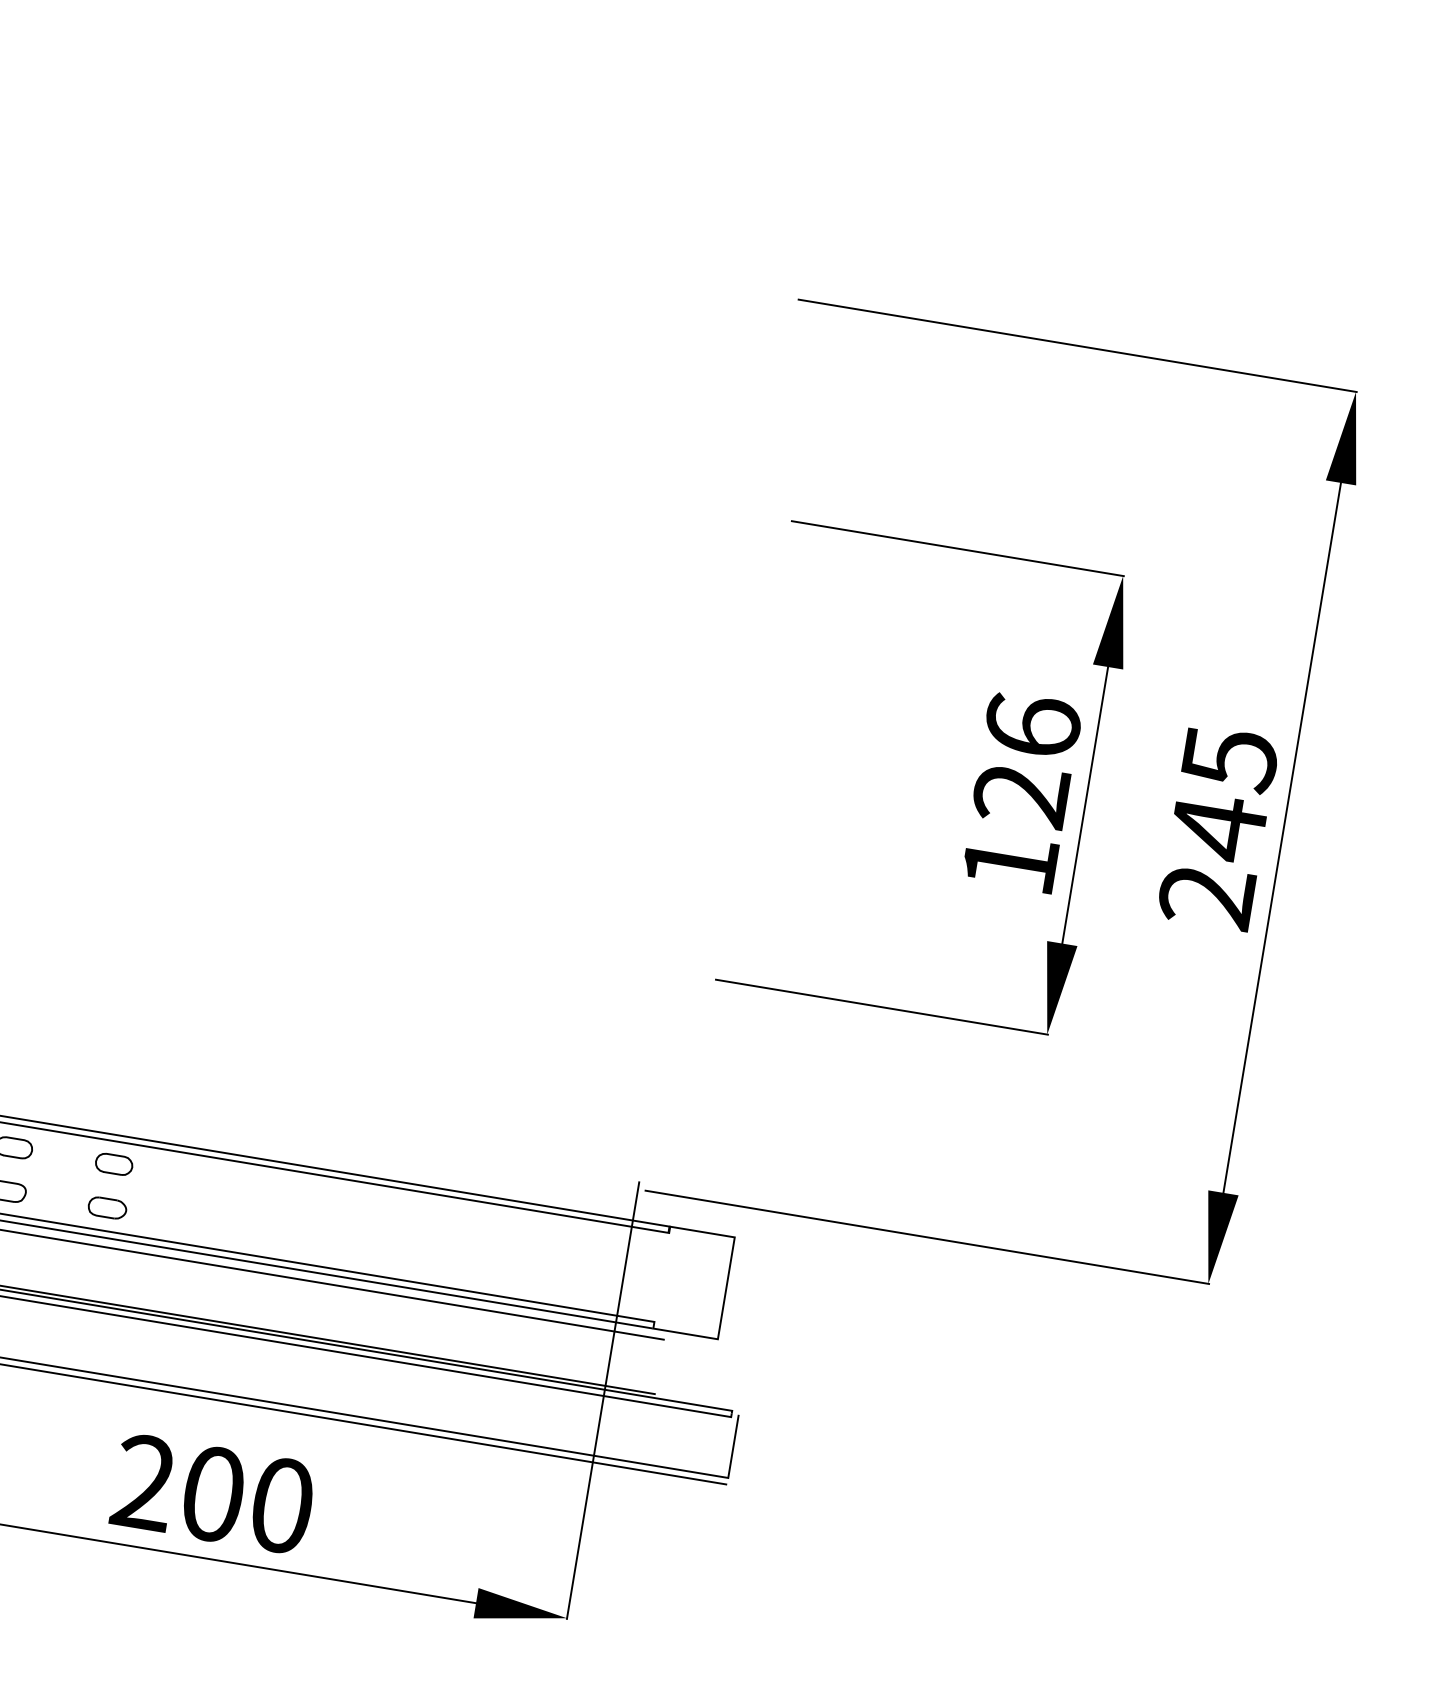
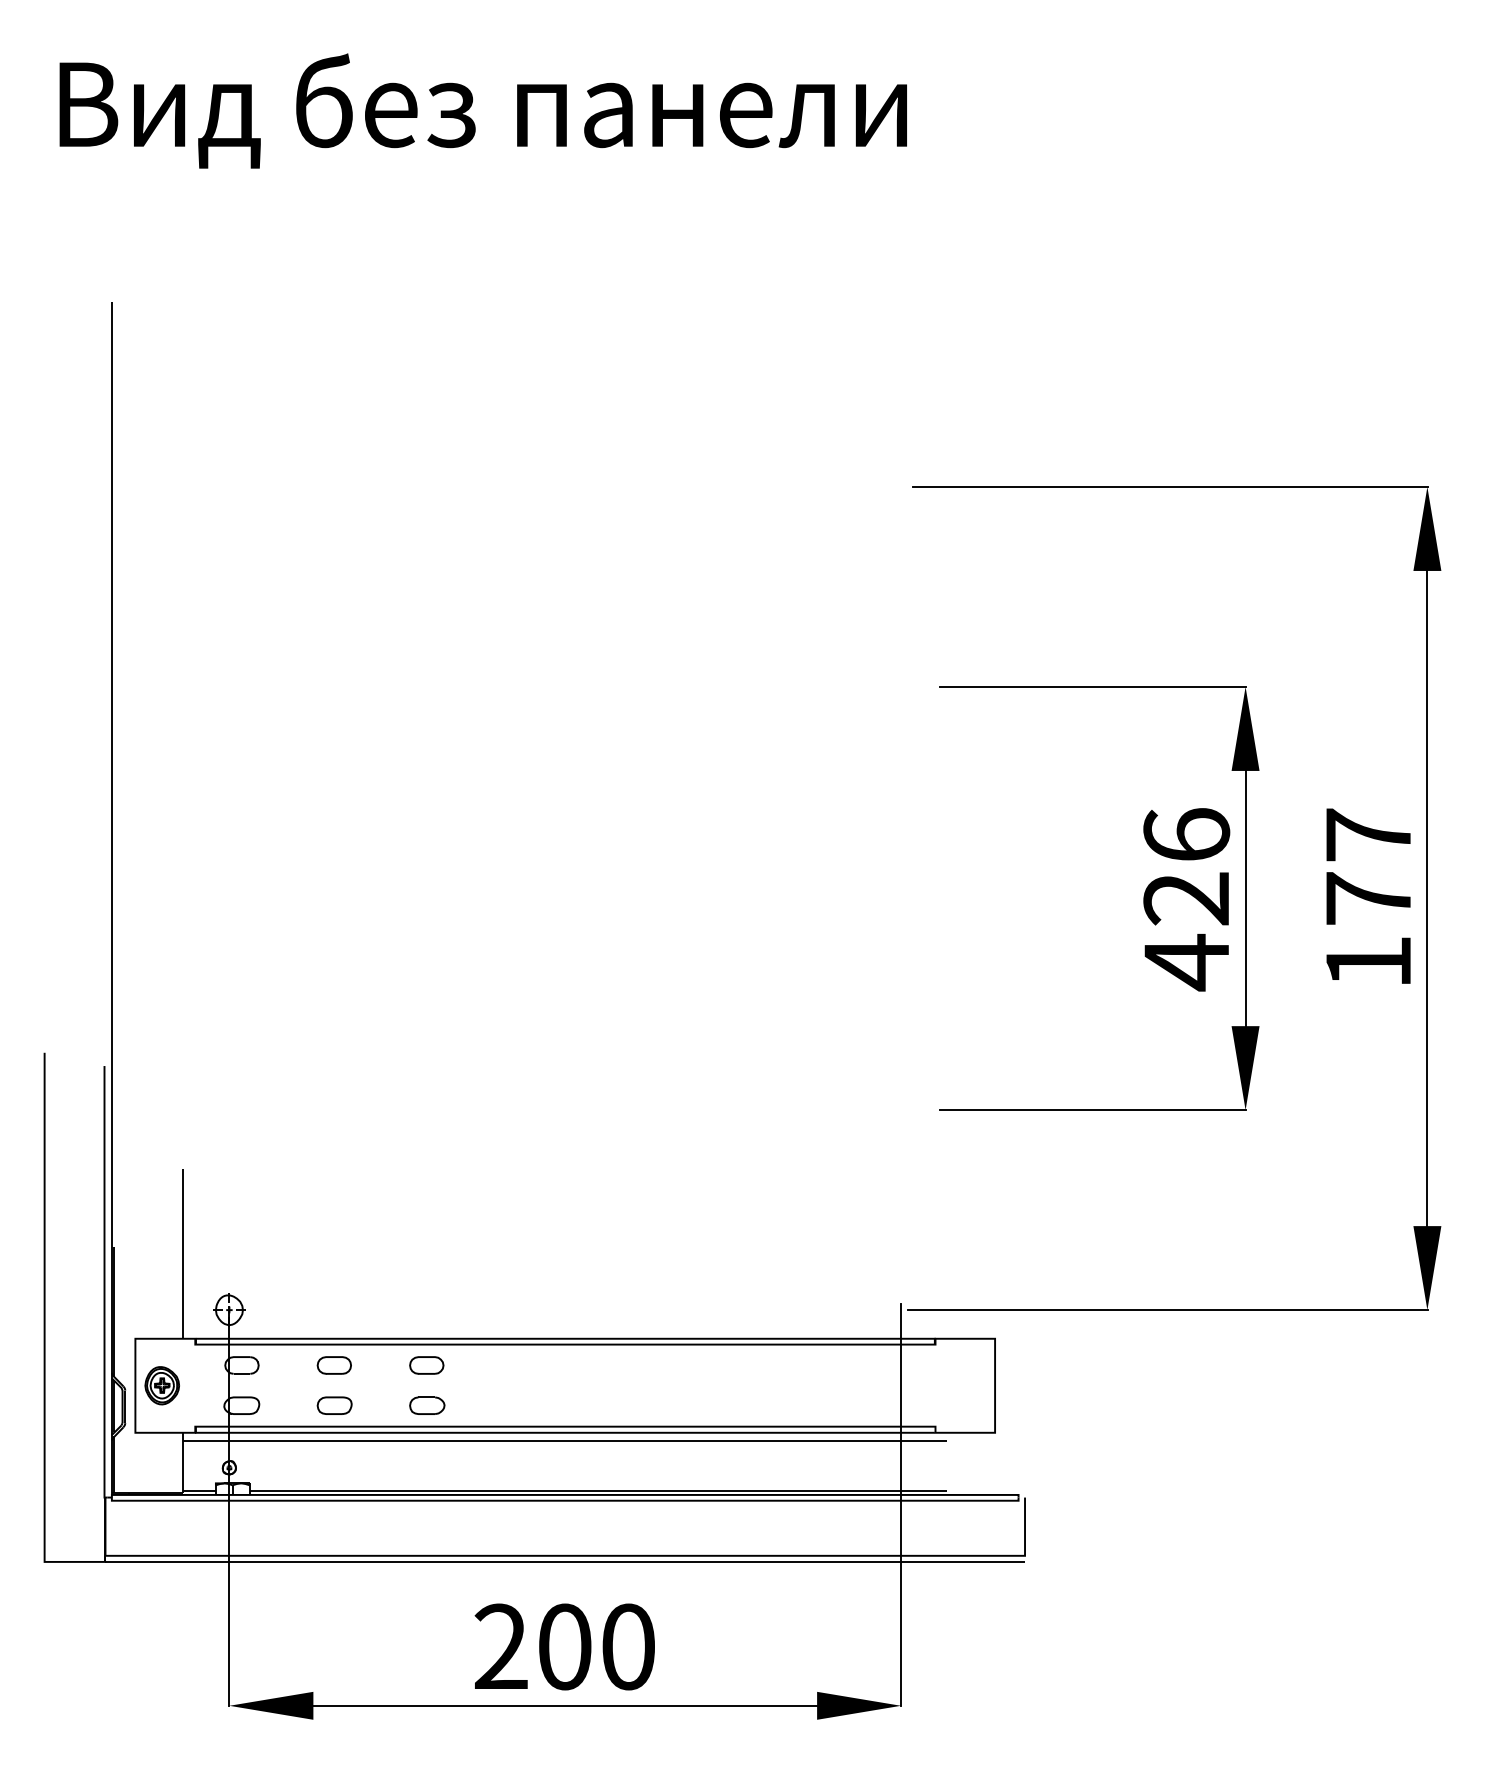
text: (1218, 827) -> (1368, 898), 245 -> 177
text: (1009, 863) -> (1186, 962), 126 -> 426

